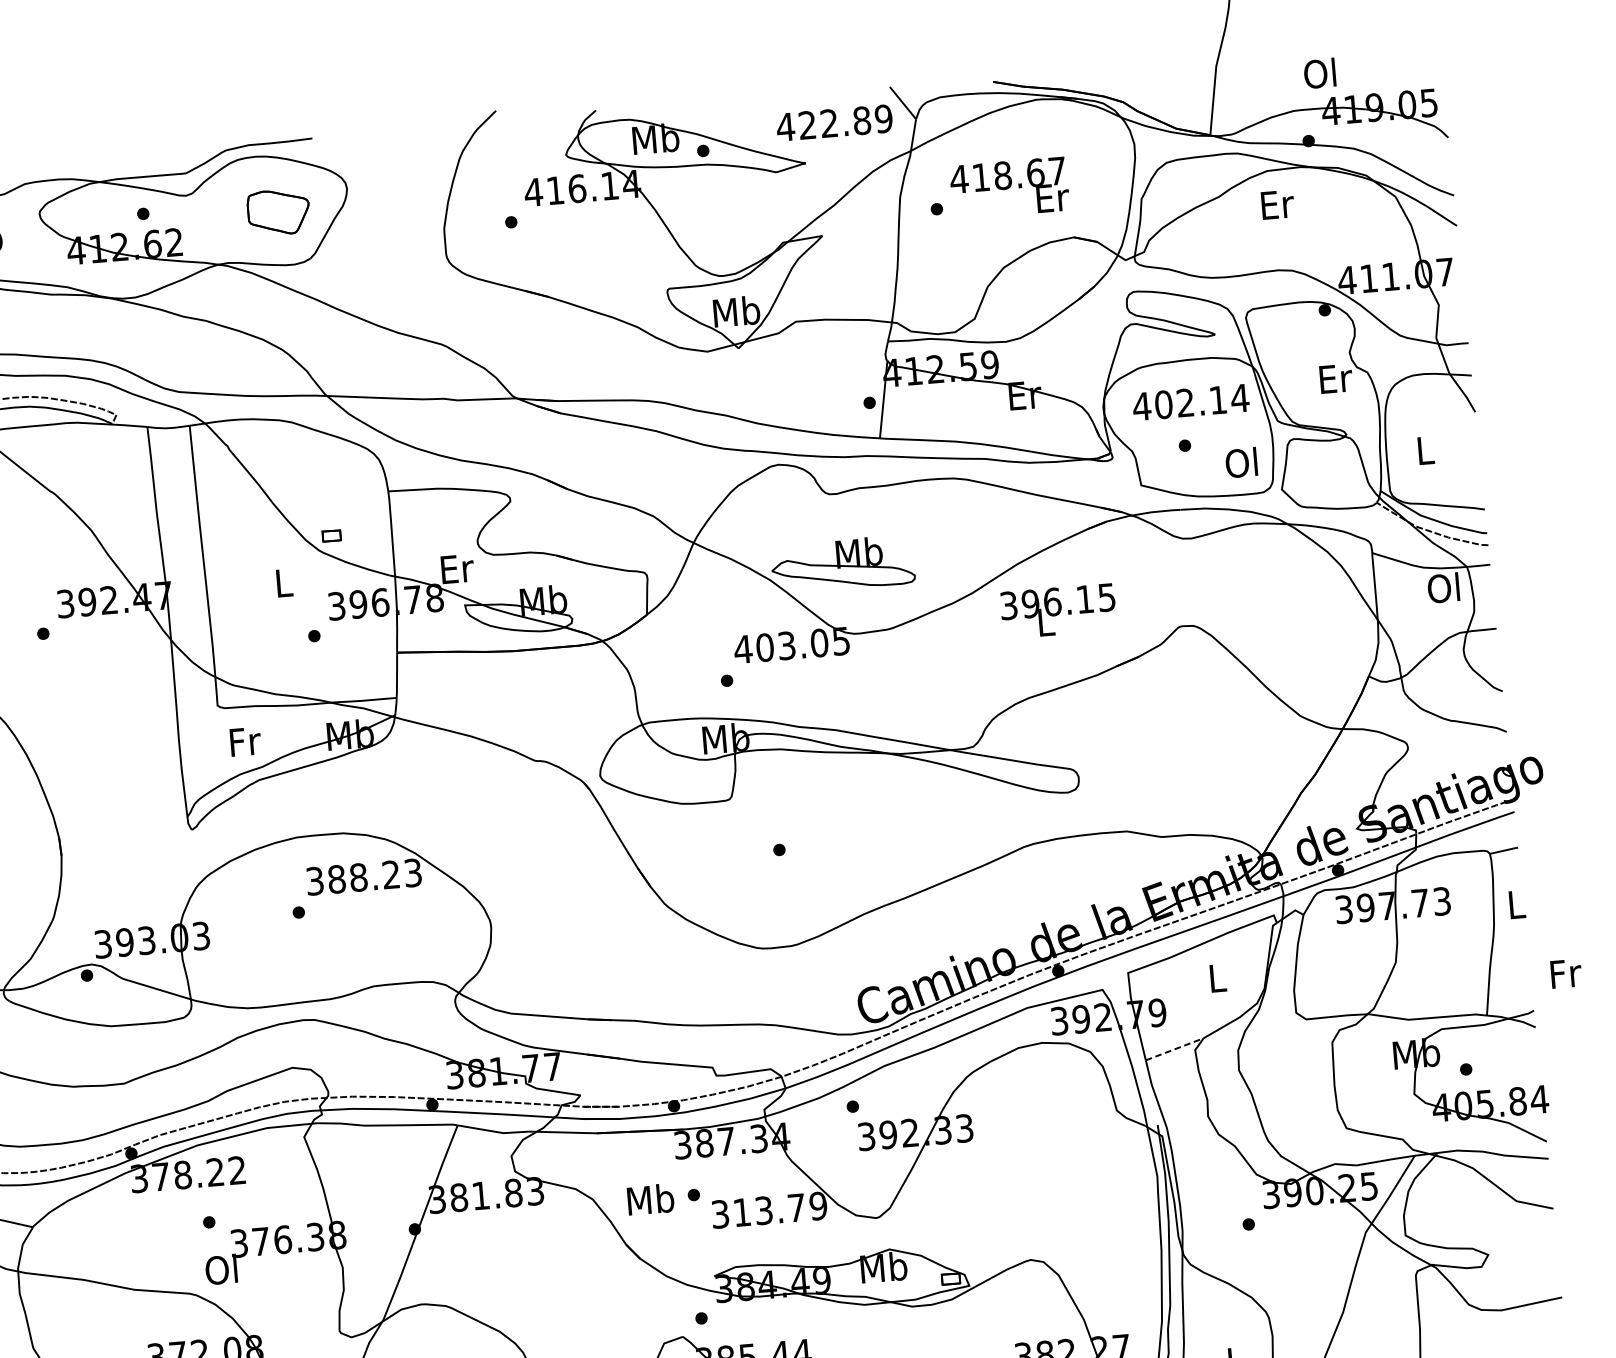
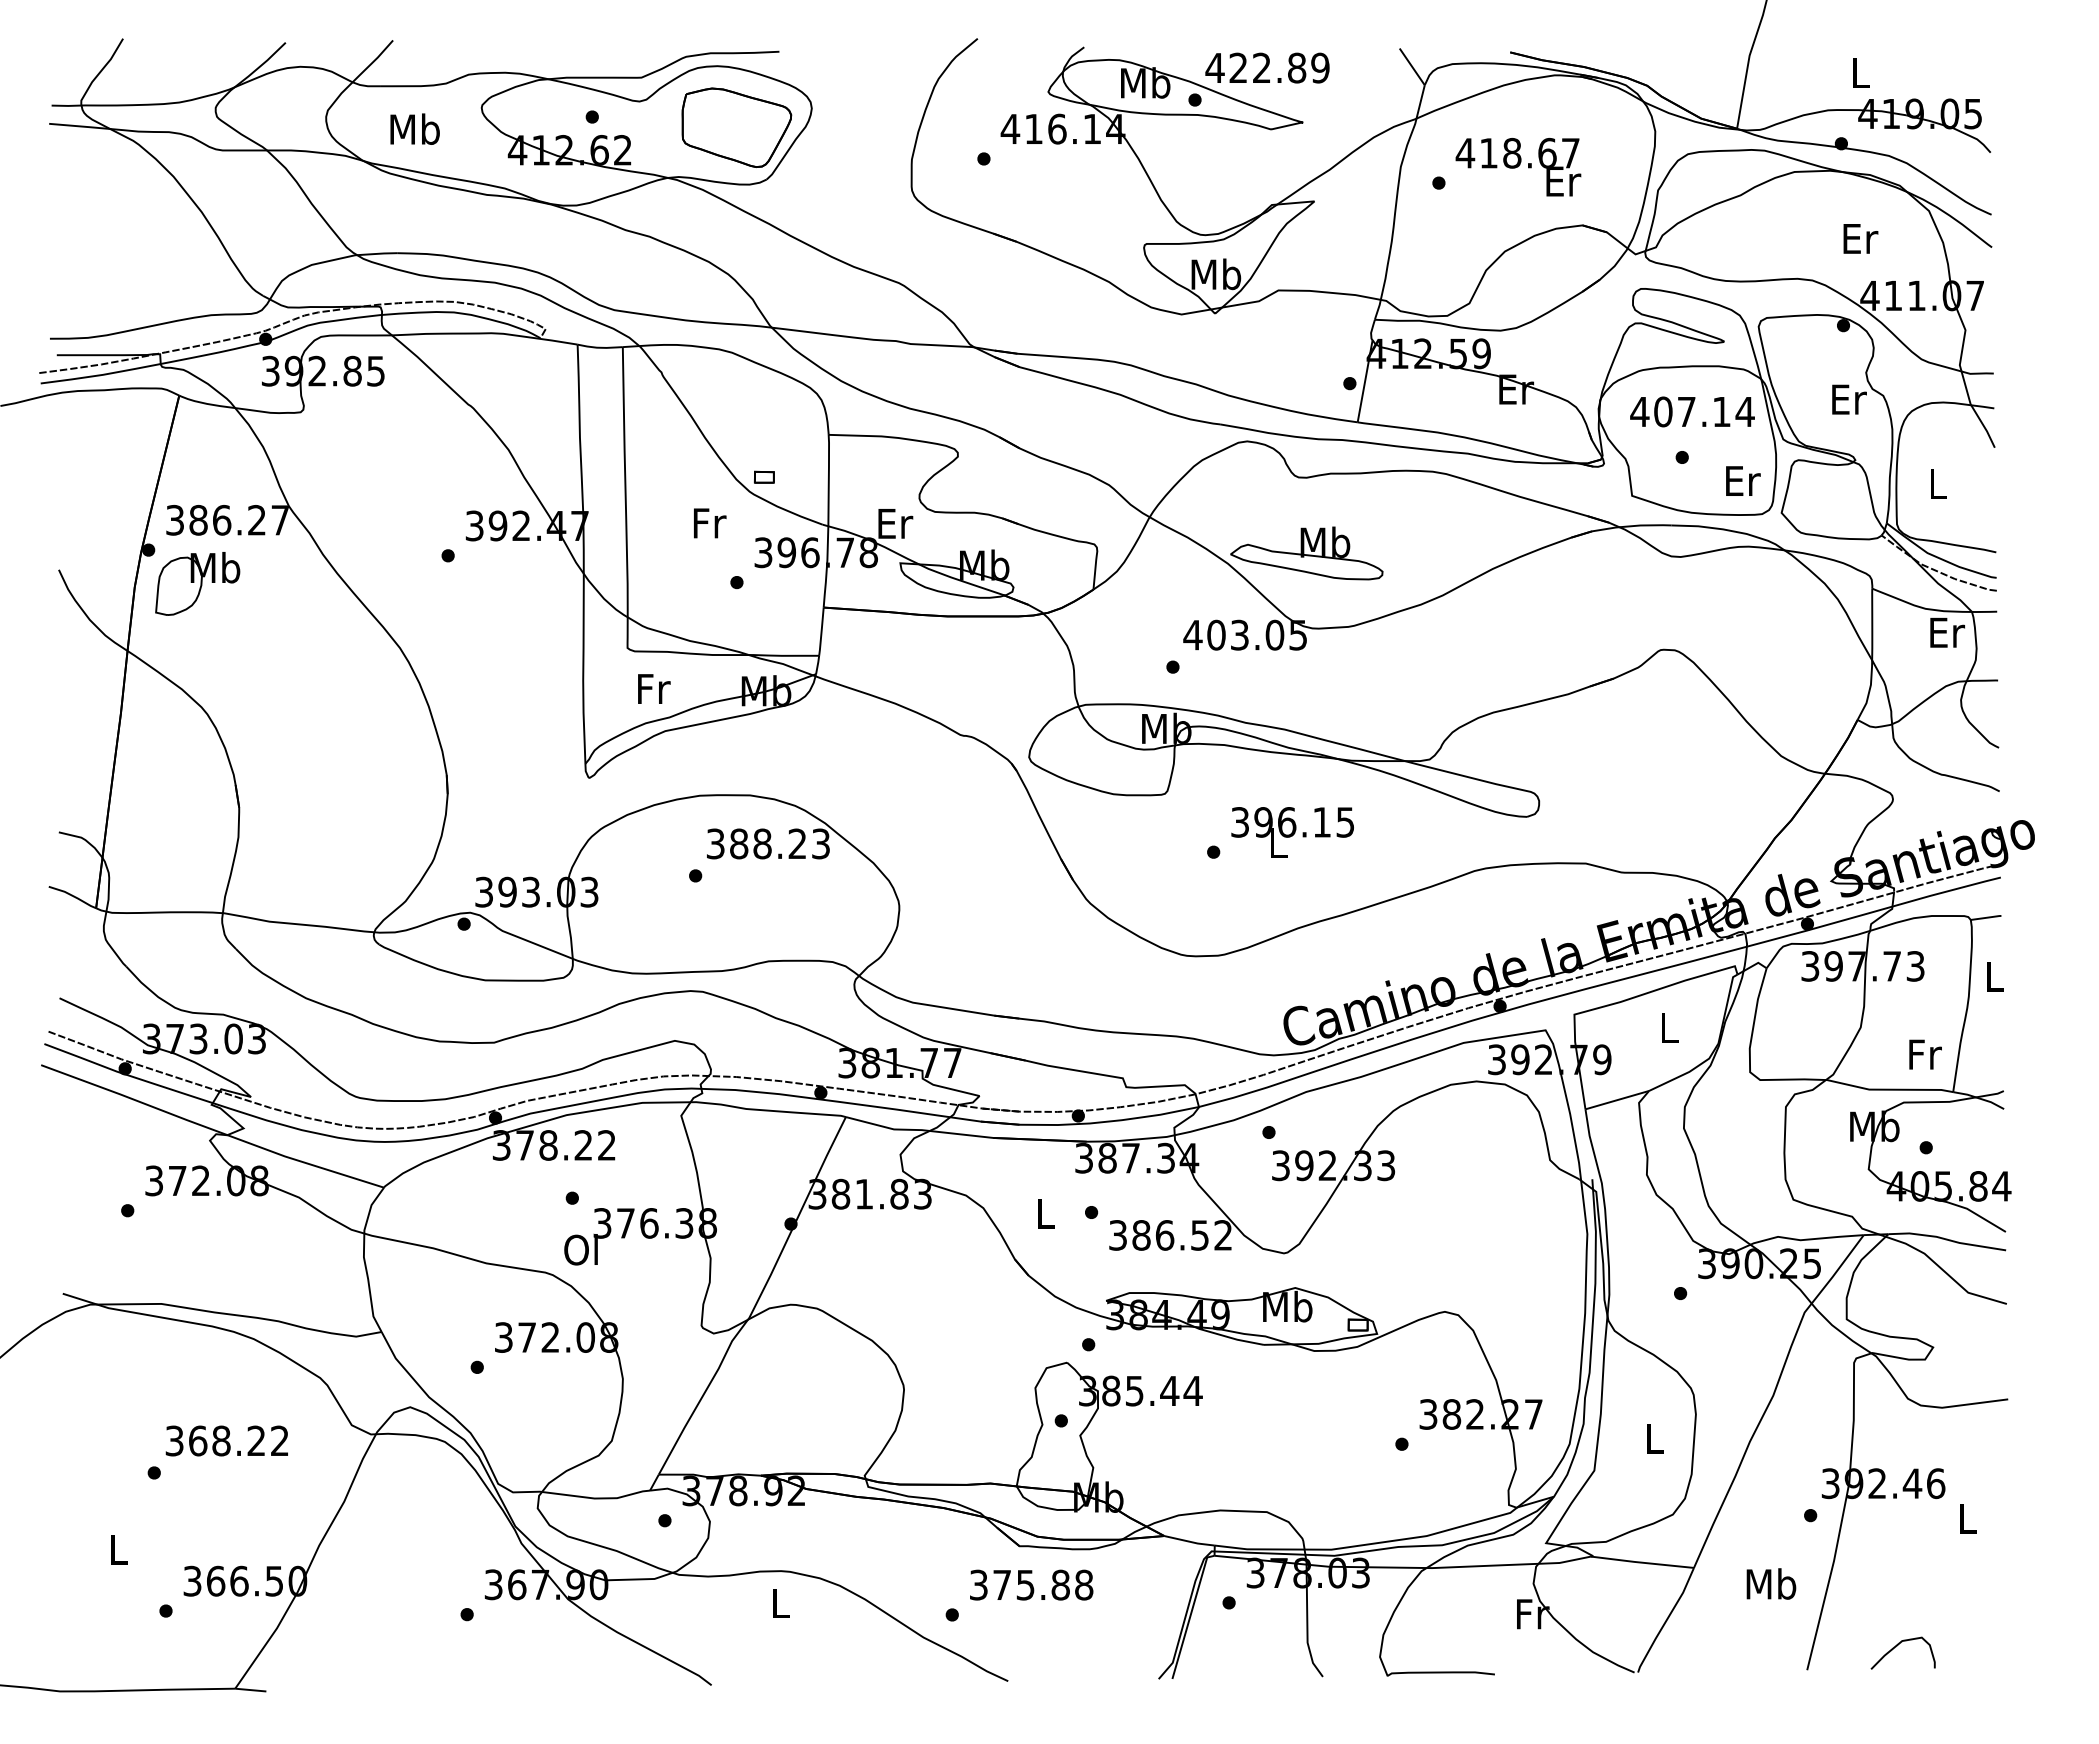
text: (1319, 73) -> (1859, 72), Ol -> L
text: (834, 122) -> (1267, 67), moved
text: (1277, 204) -> (1860, 238), moved
part: (278, 212) -> (736, 127), size x1.67
text: (1185, 402) -> (1686, 411), 402.14 -> 407.14
text: (1242, 462) -> (1742, 480), Ol -> Er
text: (284, 583) -> (709, 523), L -> Fr
text: (1444, 588) -> (1946, 632), Ol -> Er
text: (1058, 611) -> (1292, 832), moved
text: (1566, 973) -> (1925, 1054), moved
line: (1174, 1049) -> (1617, 1100), dashed -> solid
text: (650, 1199) -> (1044, 1213), Mb -> L
text: (780, 1209) -> (1182, 1235), 313.79 -> 386.52

